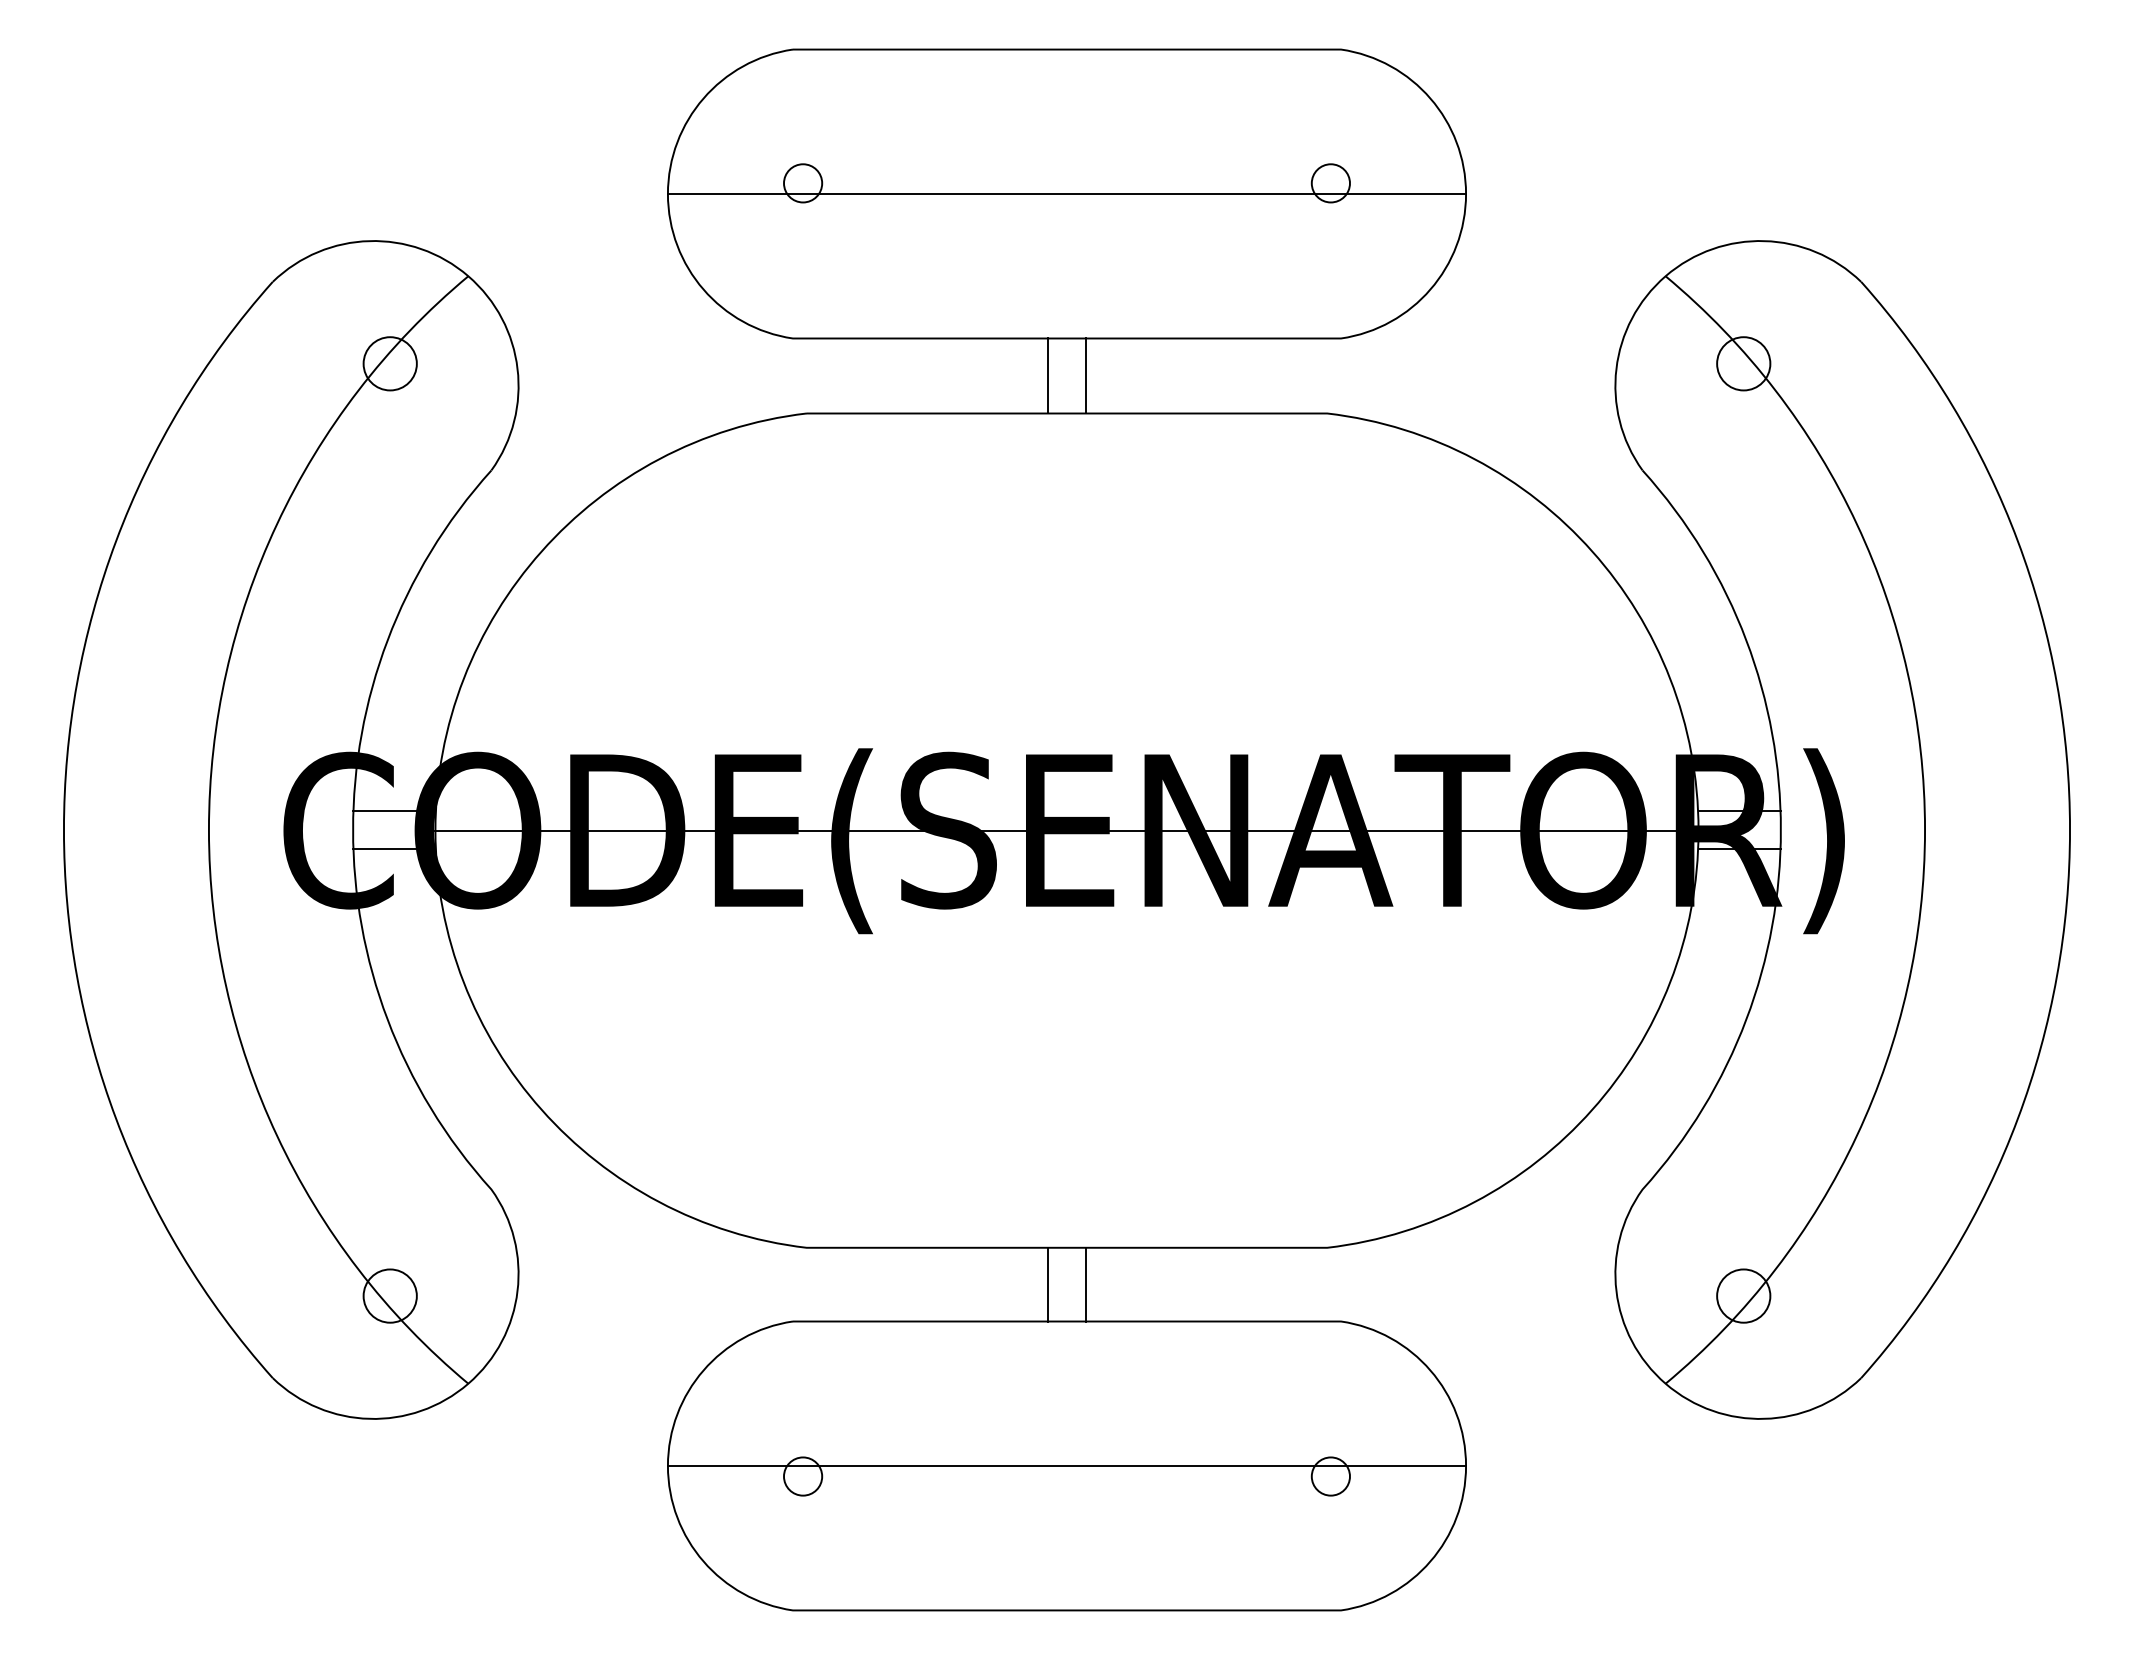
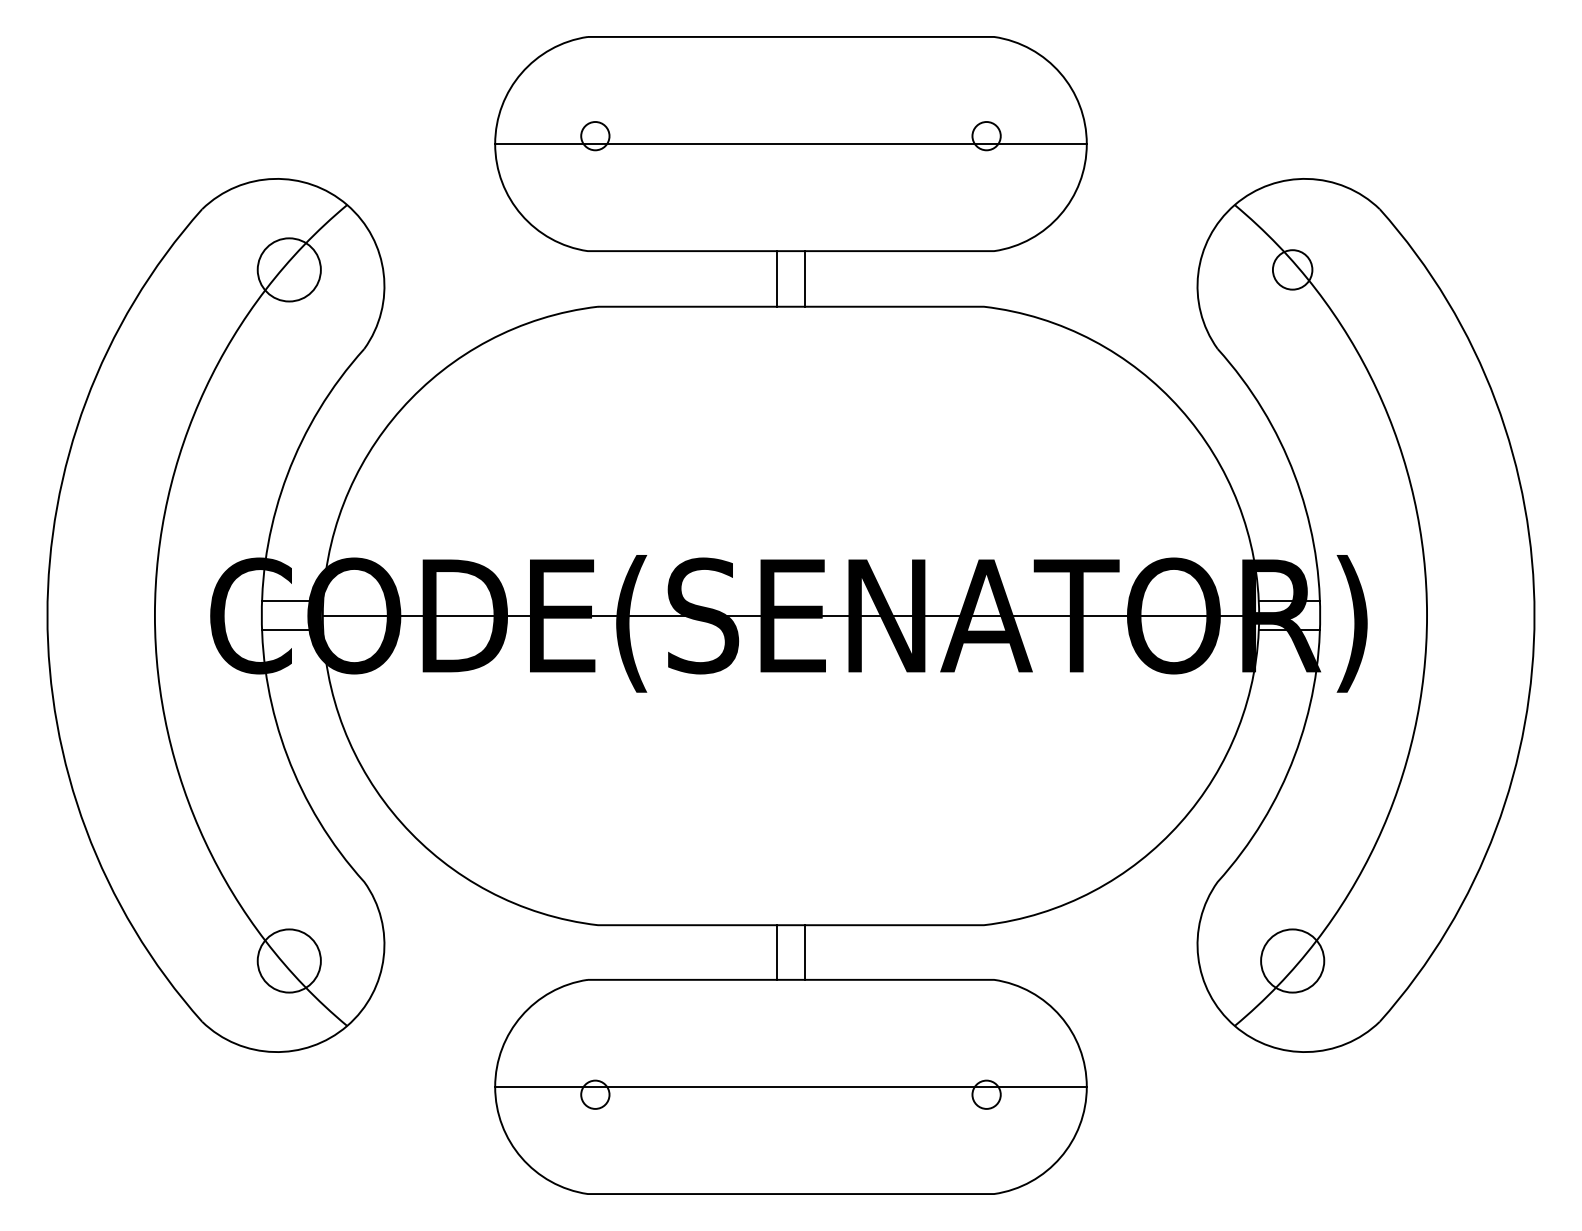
circle: (389, 363) -> (288, 269), size x1.6
circle: (389, 1295) -> (288, 960), size x1.6
circle: (1743, 1295) -> (1292, 960), size x1.6

